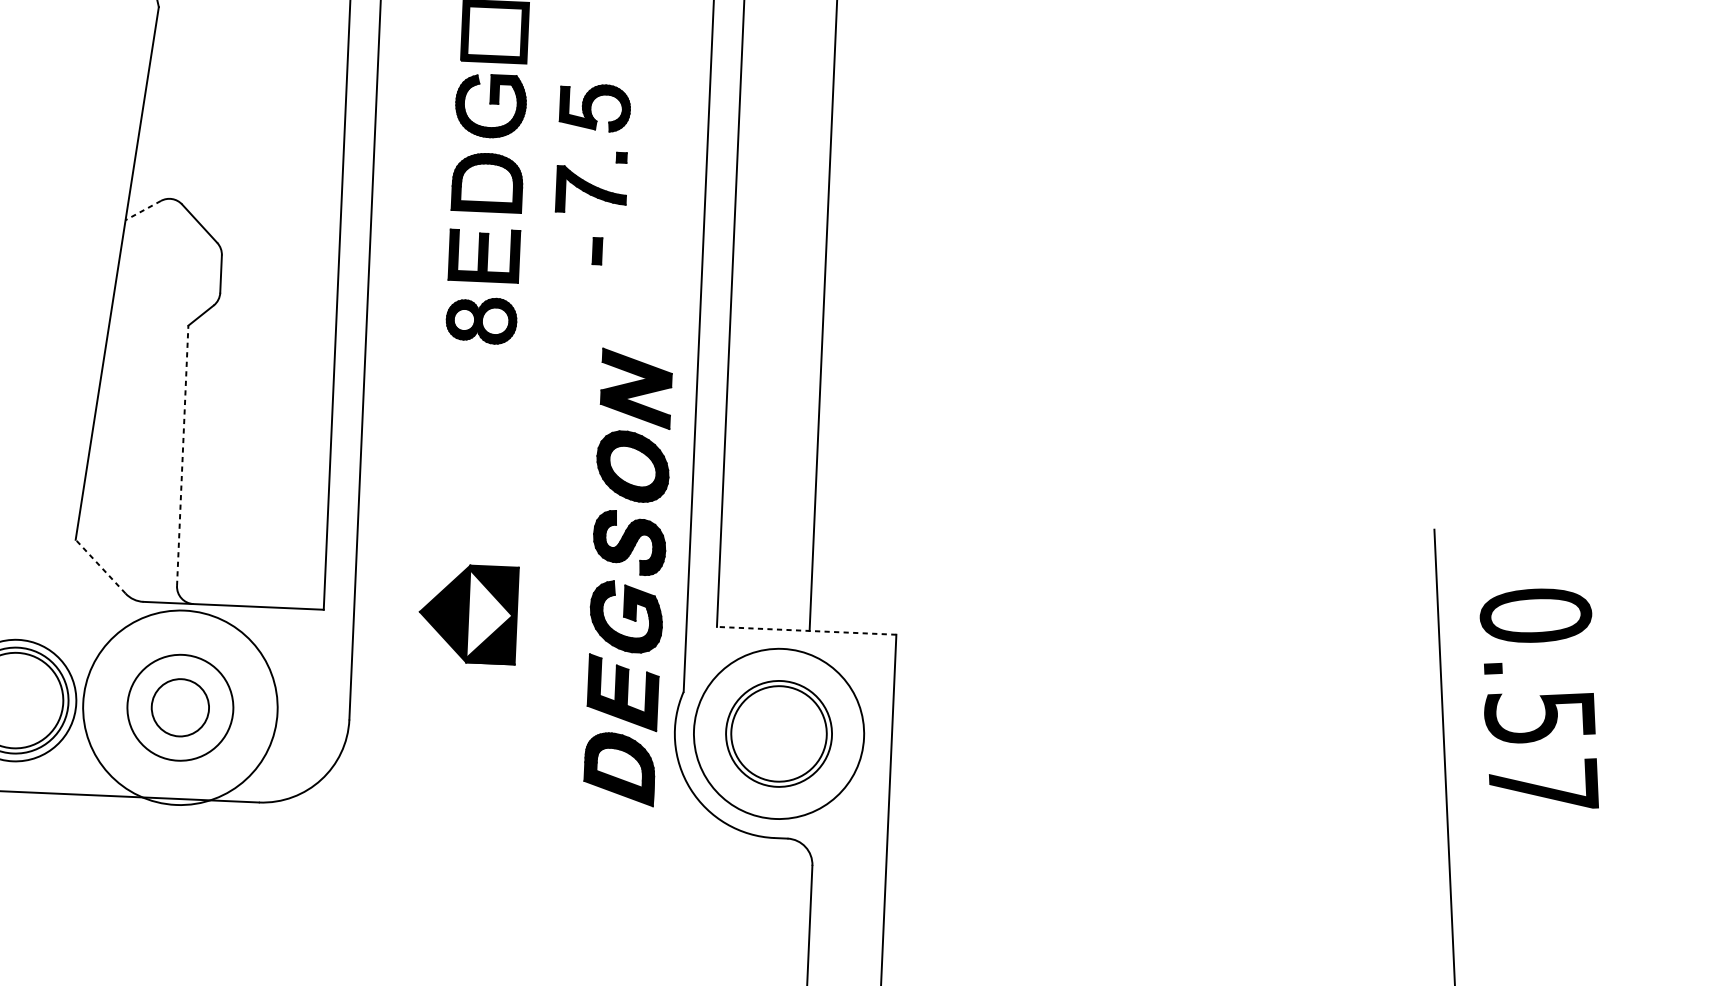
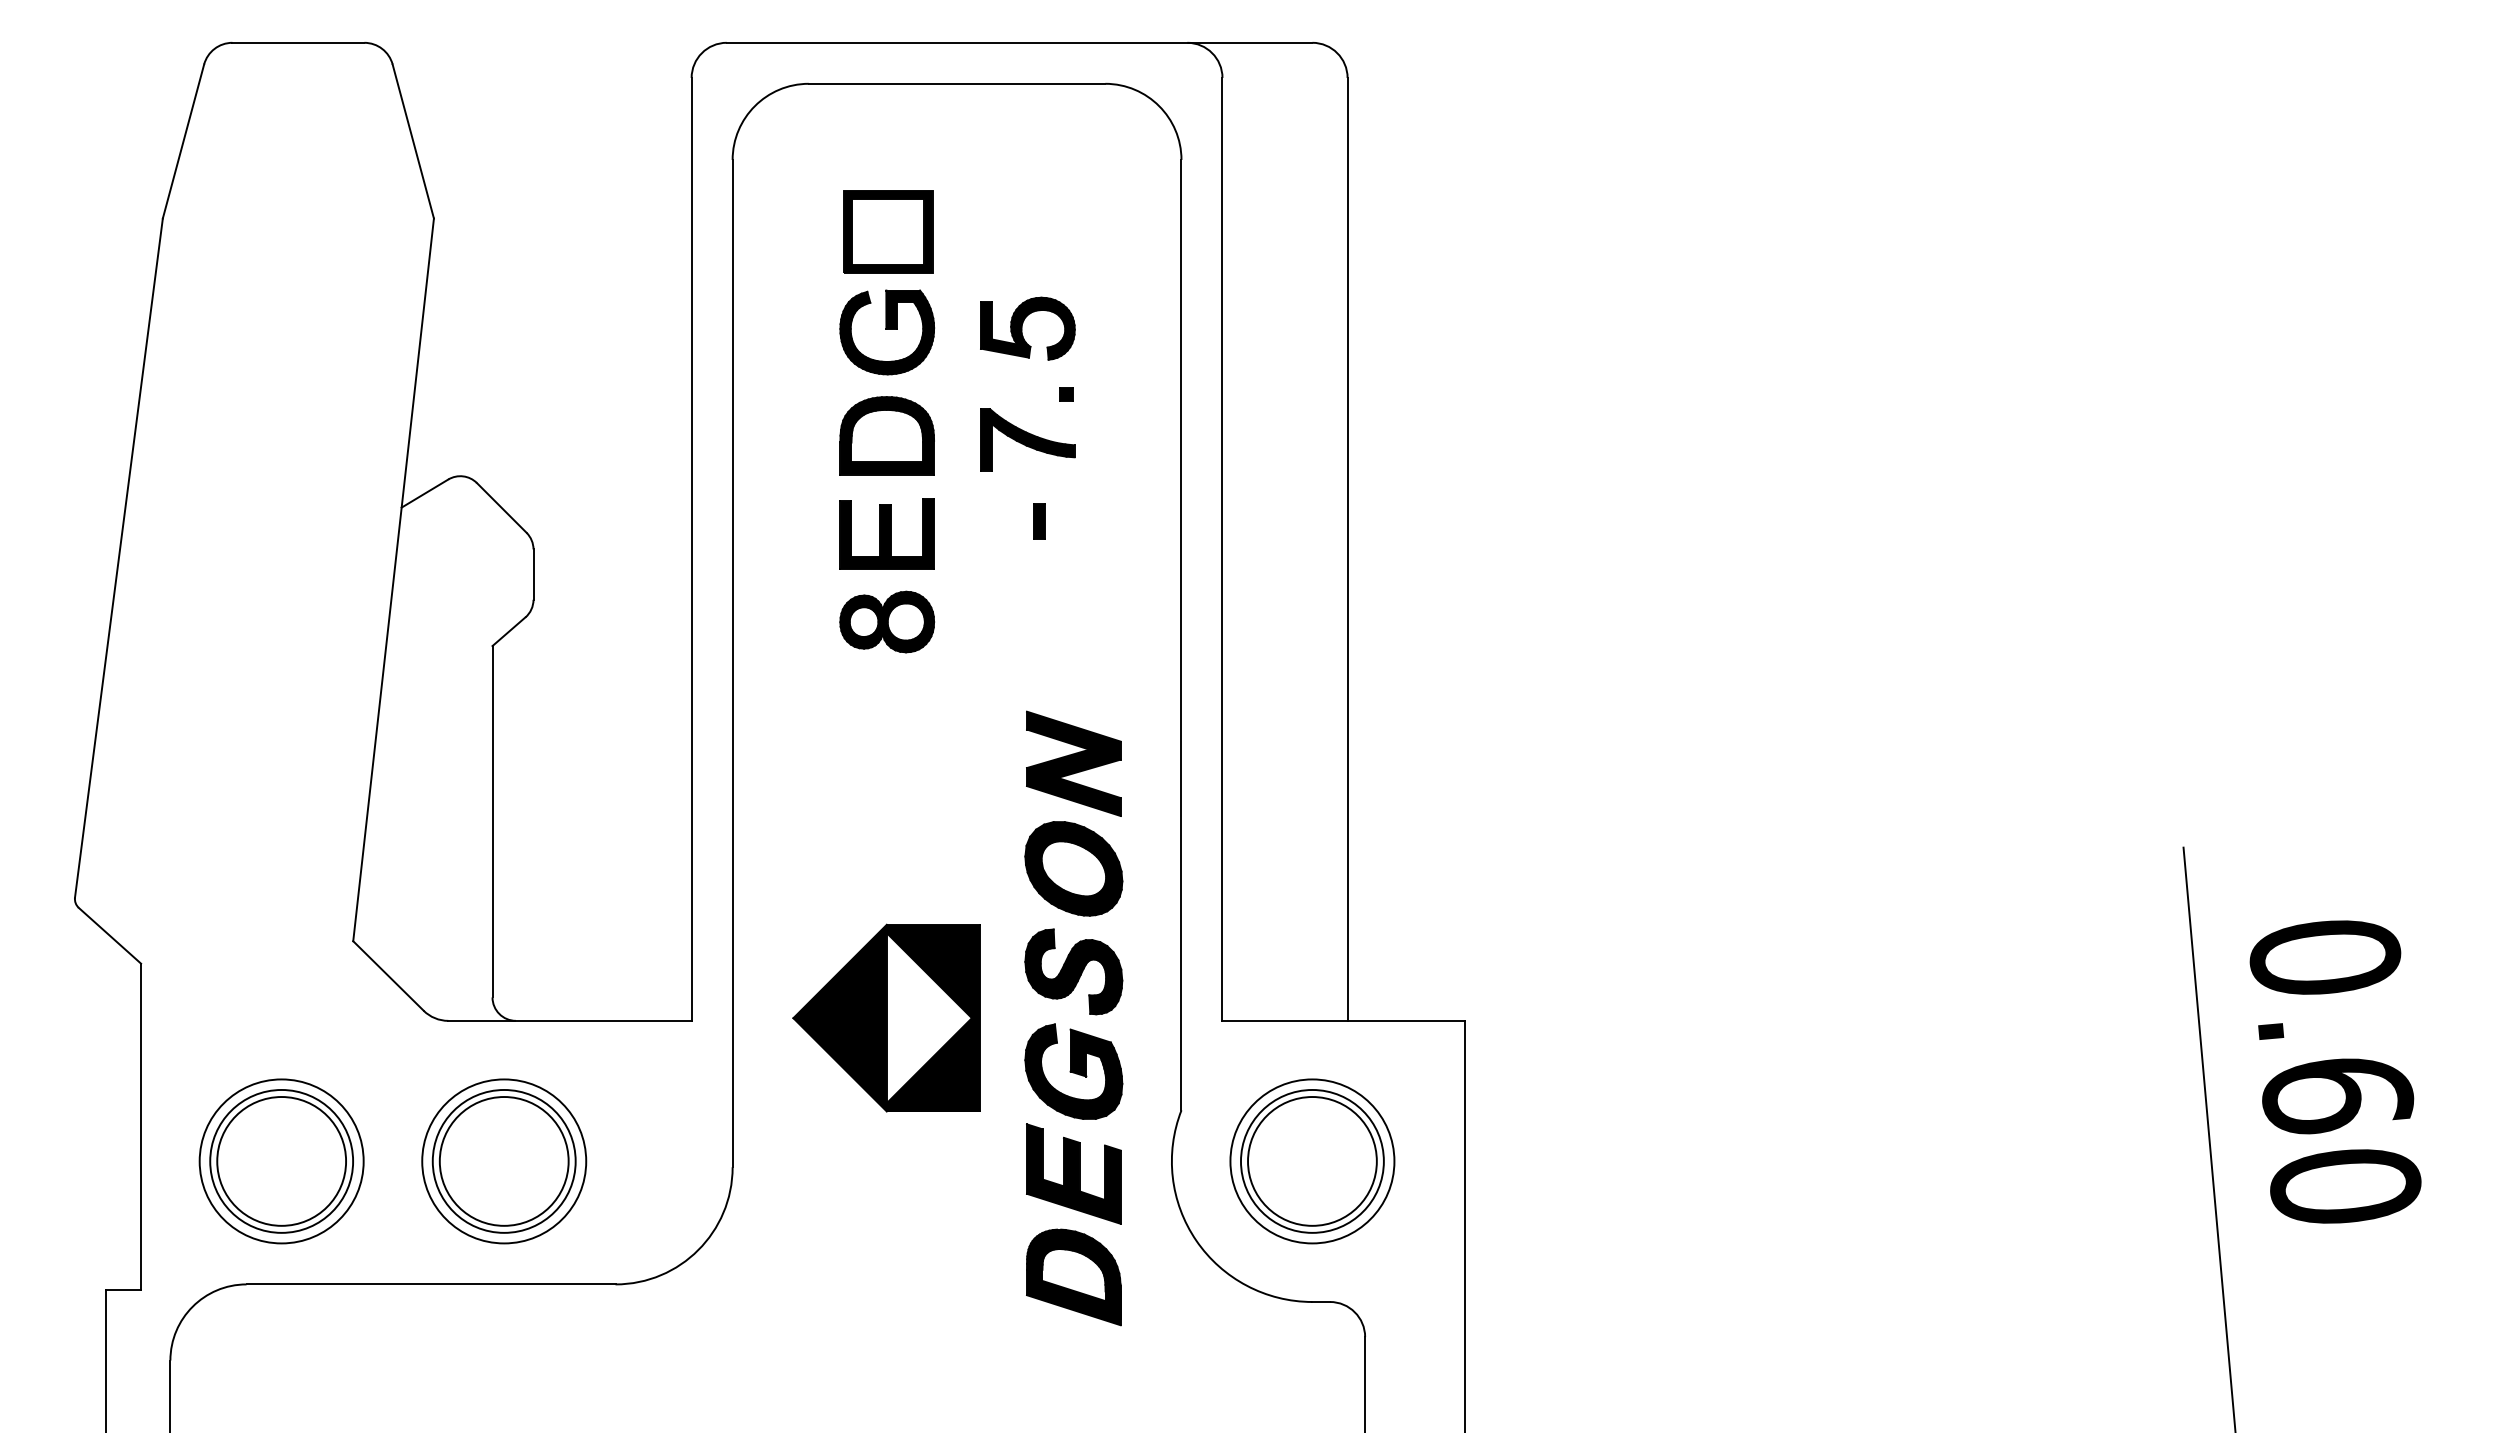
line: (142, 210) -> (424, 493), dashed -> solid
line: (182, 455) -> (492, 821), dashed -> solid
line: (100, 566) -> (388, 975), dashed -> solid
part: (626, 584) -> (1071, 1028), moved
part: (468, 613) -> (886, 1017), size x1.43
line: (806, 630) -> (1343, 1020), dashed -> solid
circle: (179, 707) -> (503, 1161), size x1.67
circle: (180, 707) -> (504, 1161), size x0.62
circle: (779, 733) -> (1312, 1161), size x0.71
text: (1541, 751) -> (2341, 1140), 0.57 -> 0.60

